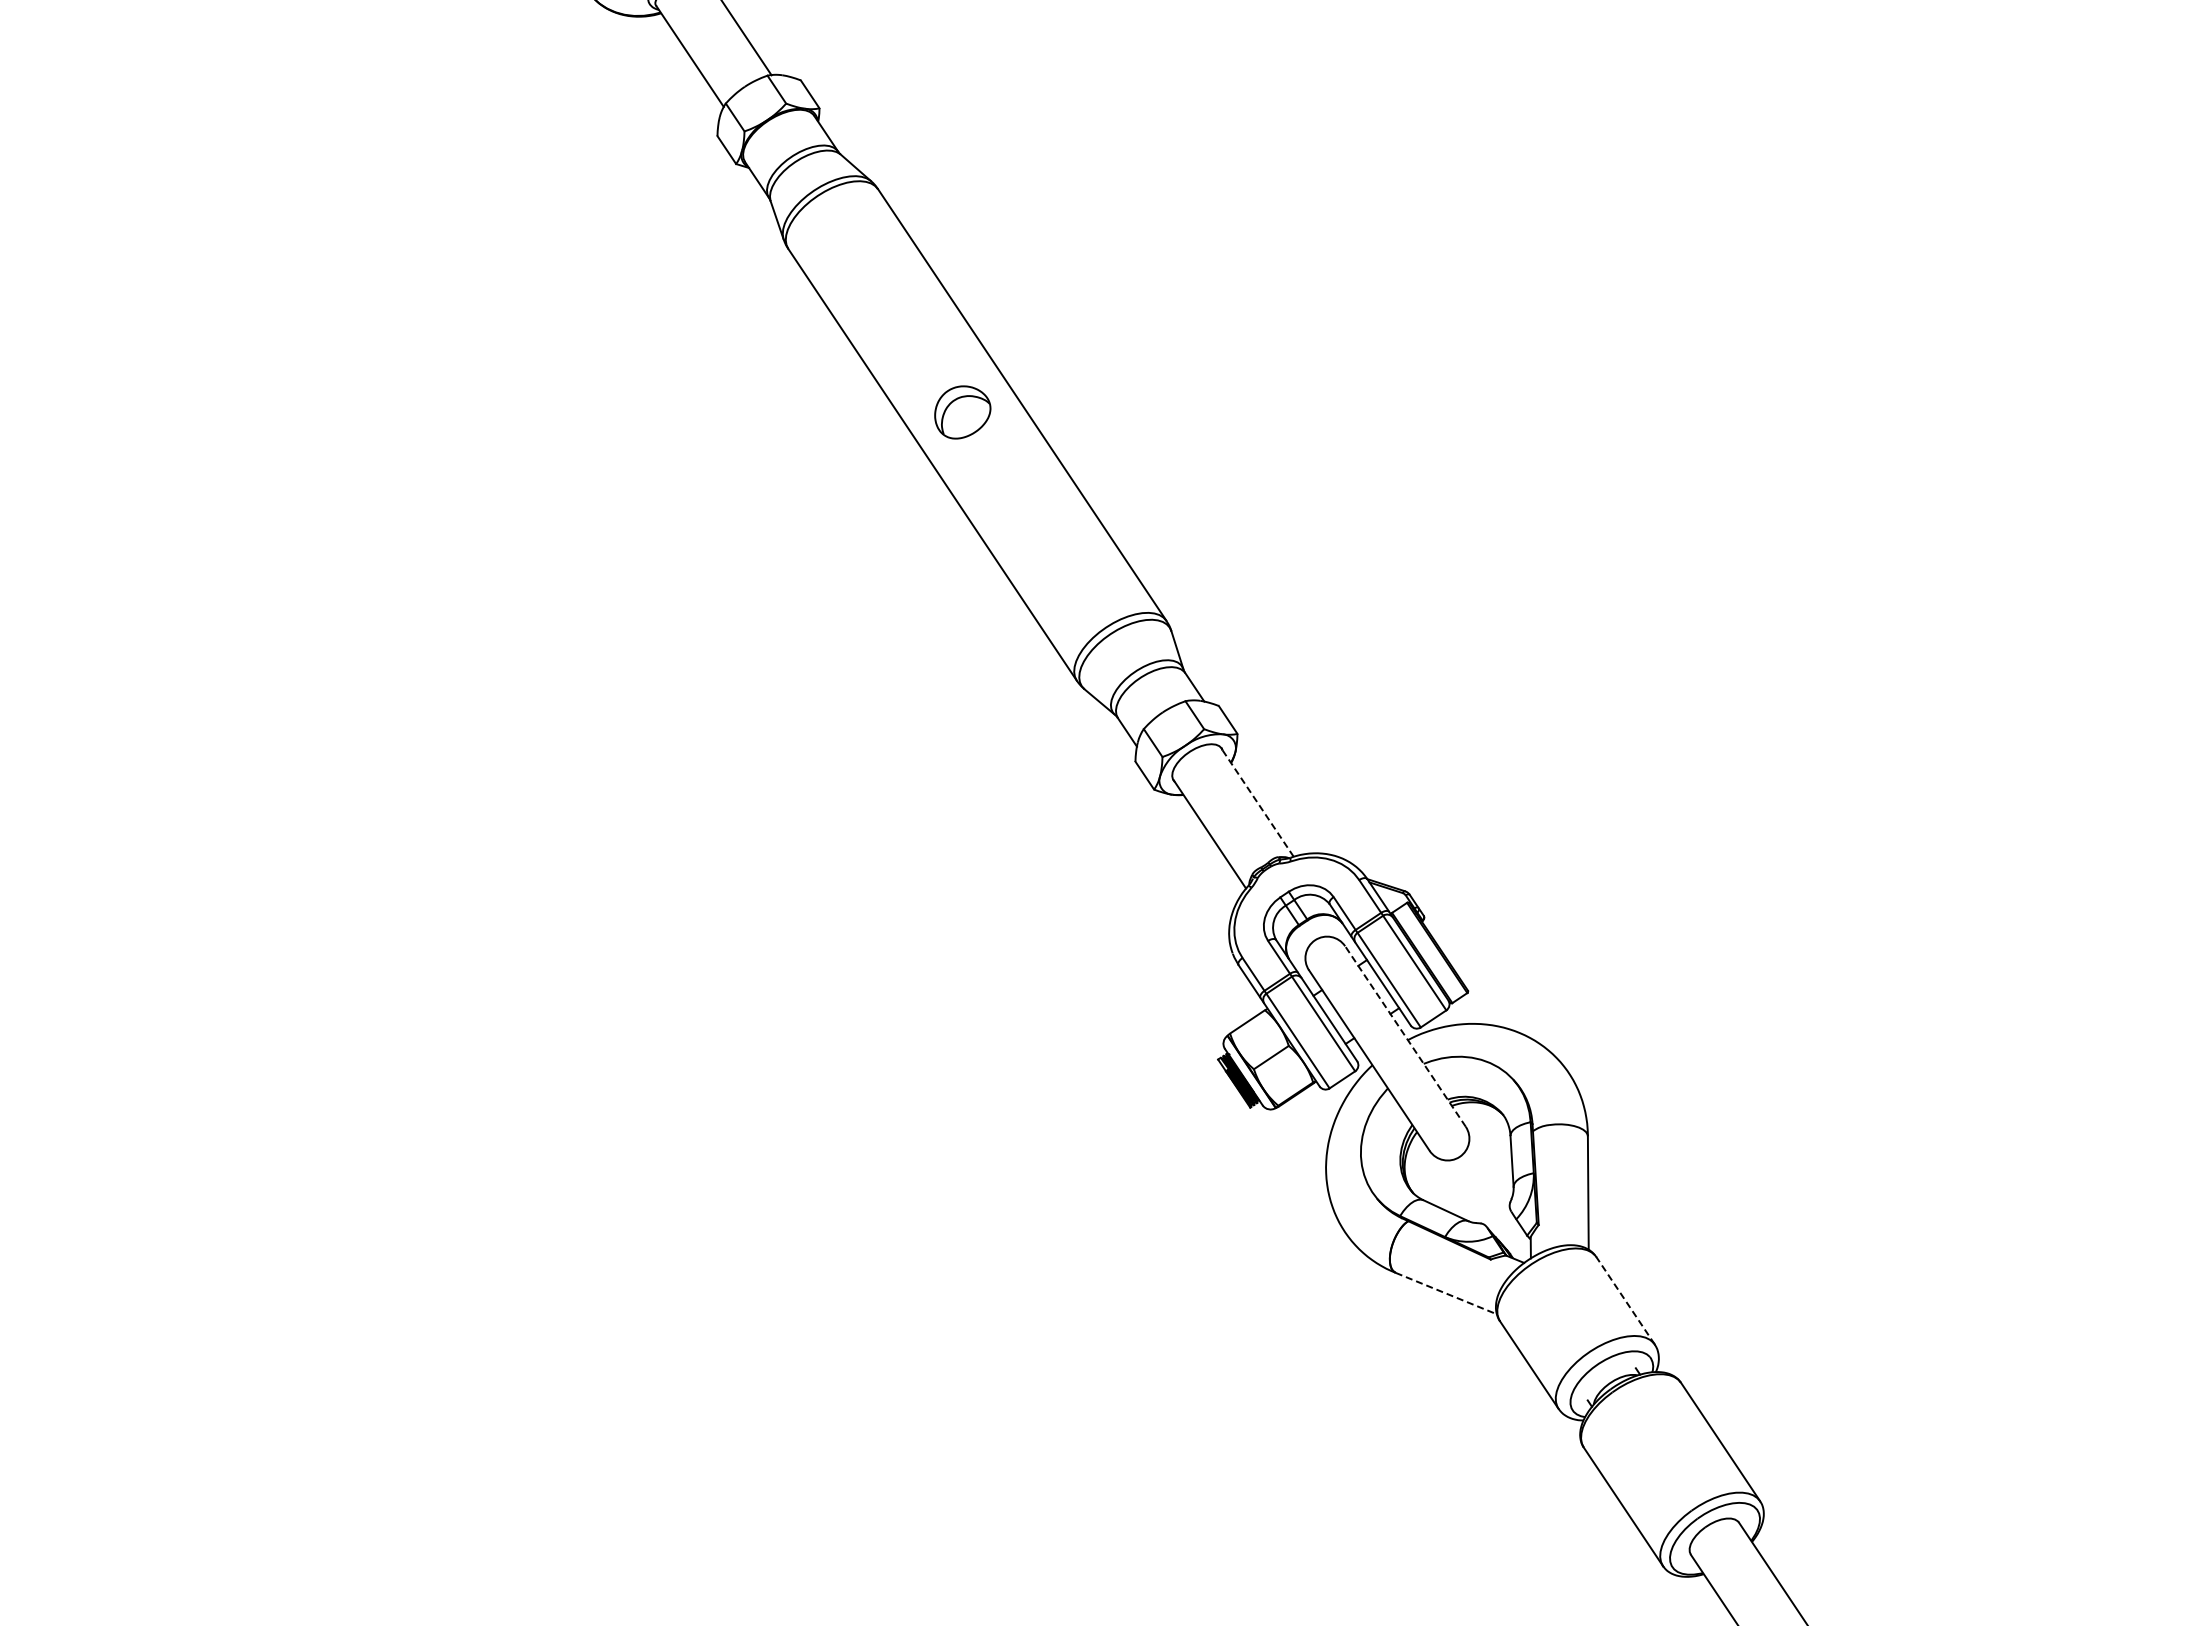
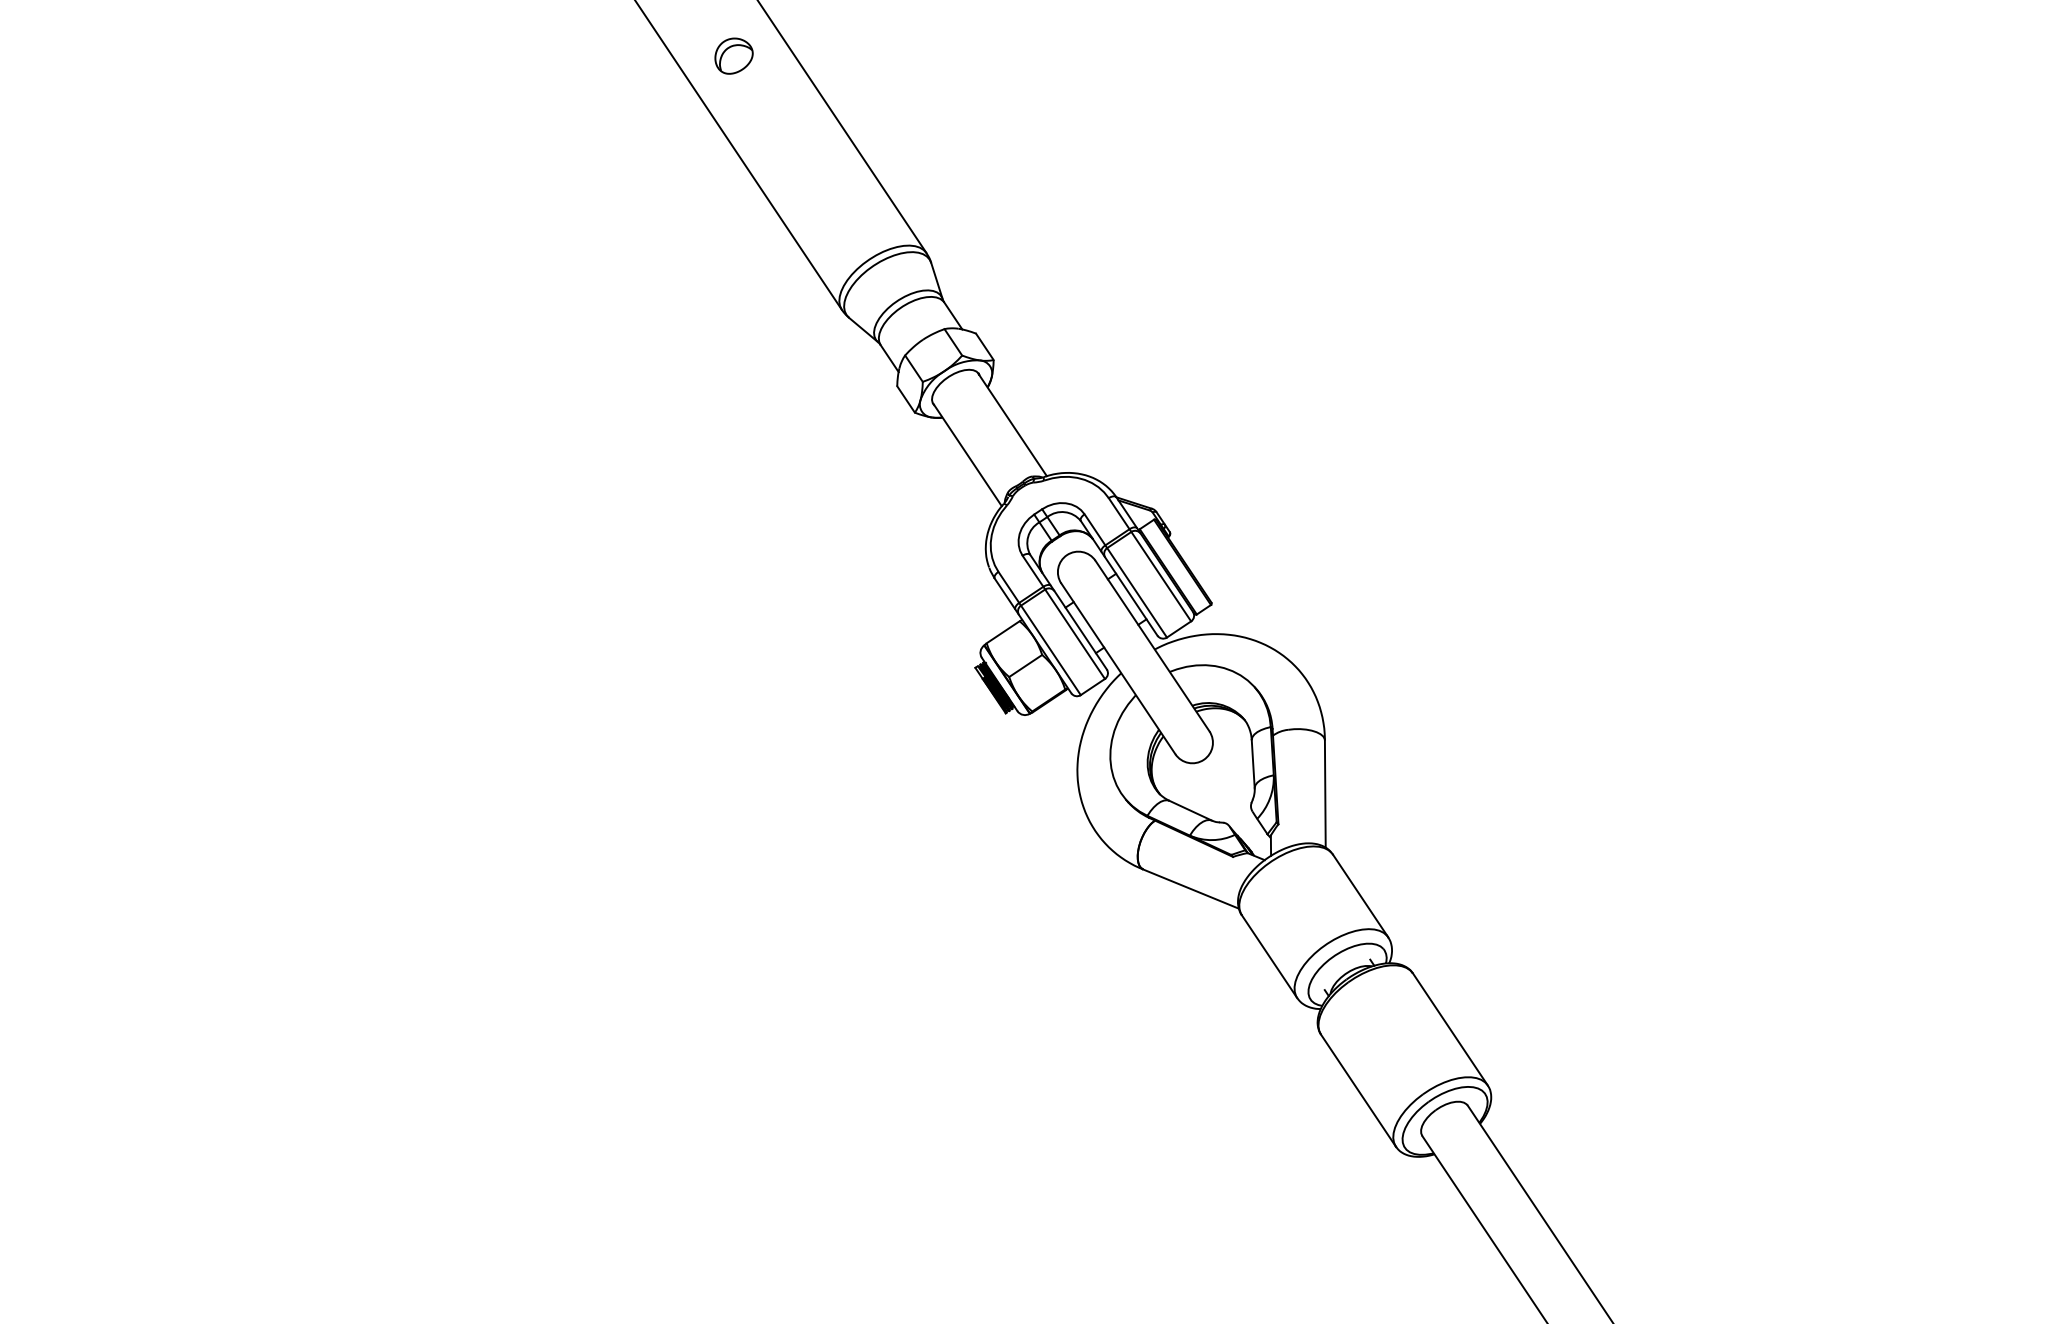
part: (962, 412) -> (733, 56), size x0.71
line: (1257, 802) -> (1012, 424), dashed -> solid
line: (1405, 1036) -> (1152, 646), dashed -> solid
line: (1446, 1293) -> (1191, 889), dashed -> solid
line: (1625, 1300) -> (1360, 895), dashed -> solid

